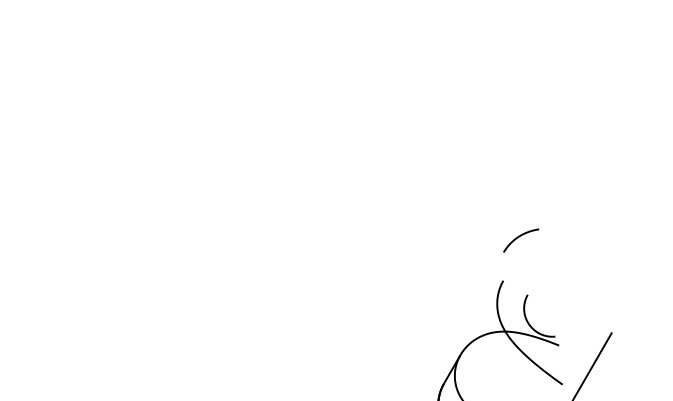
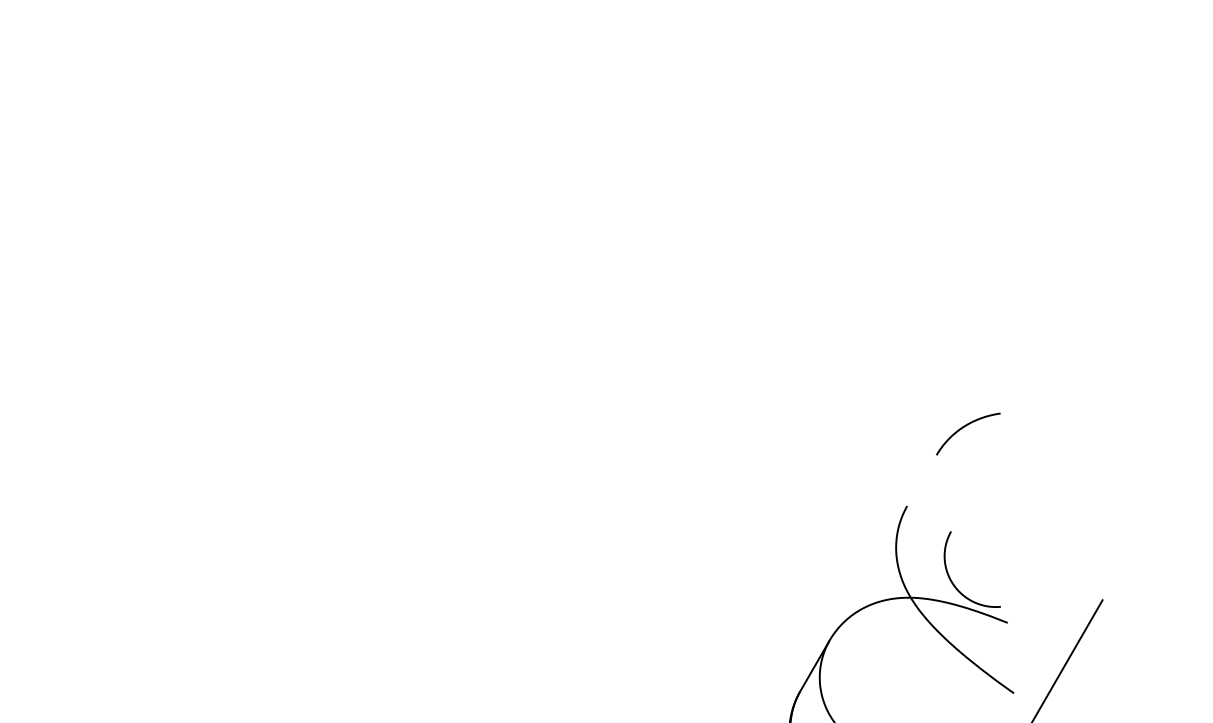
curve: (519, 237) -> (965, 428), moved

